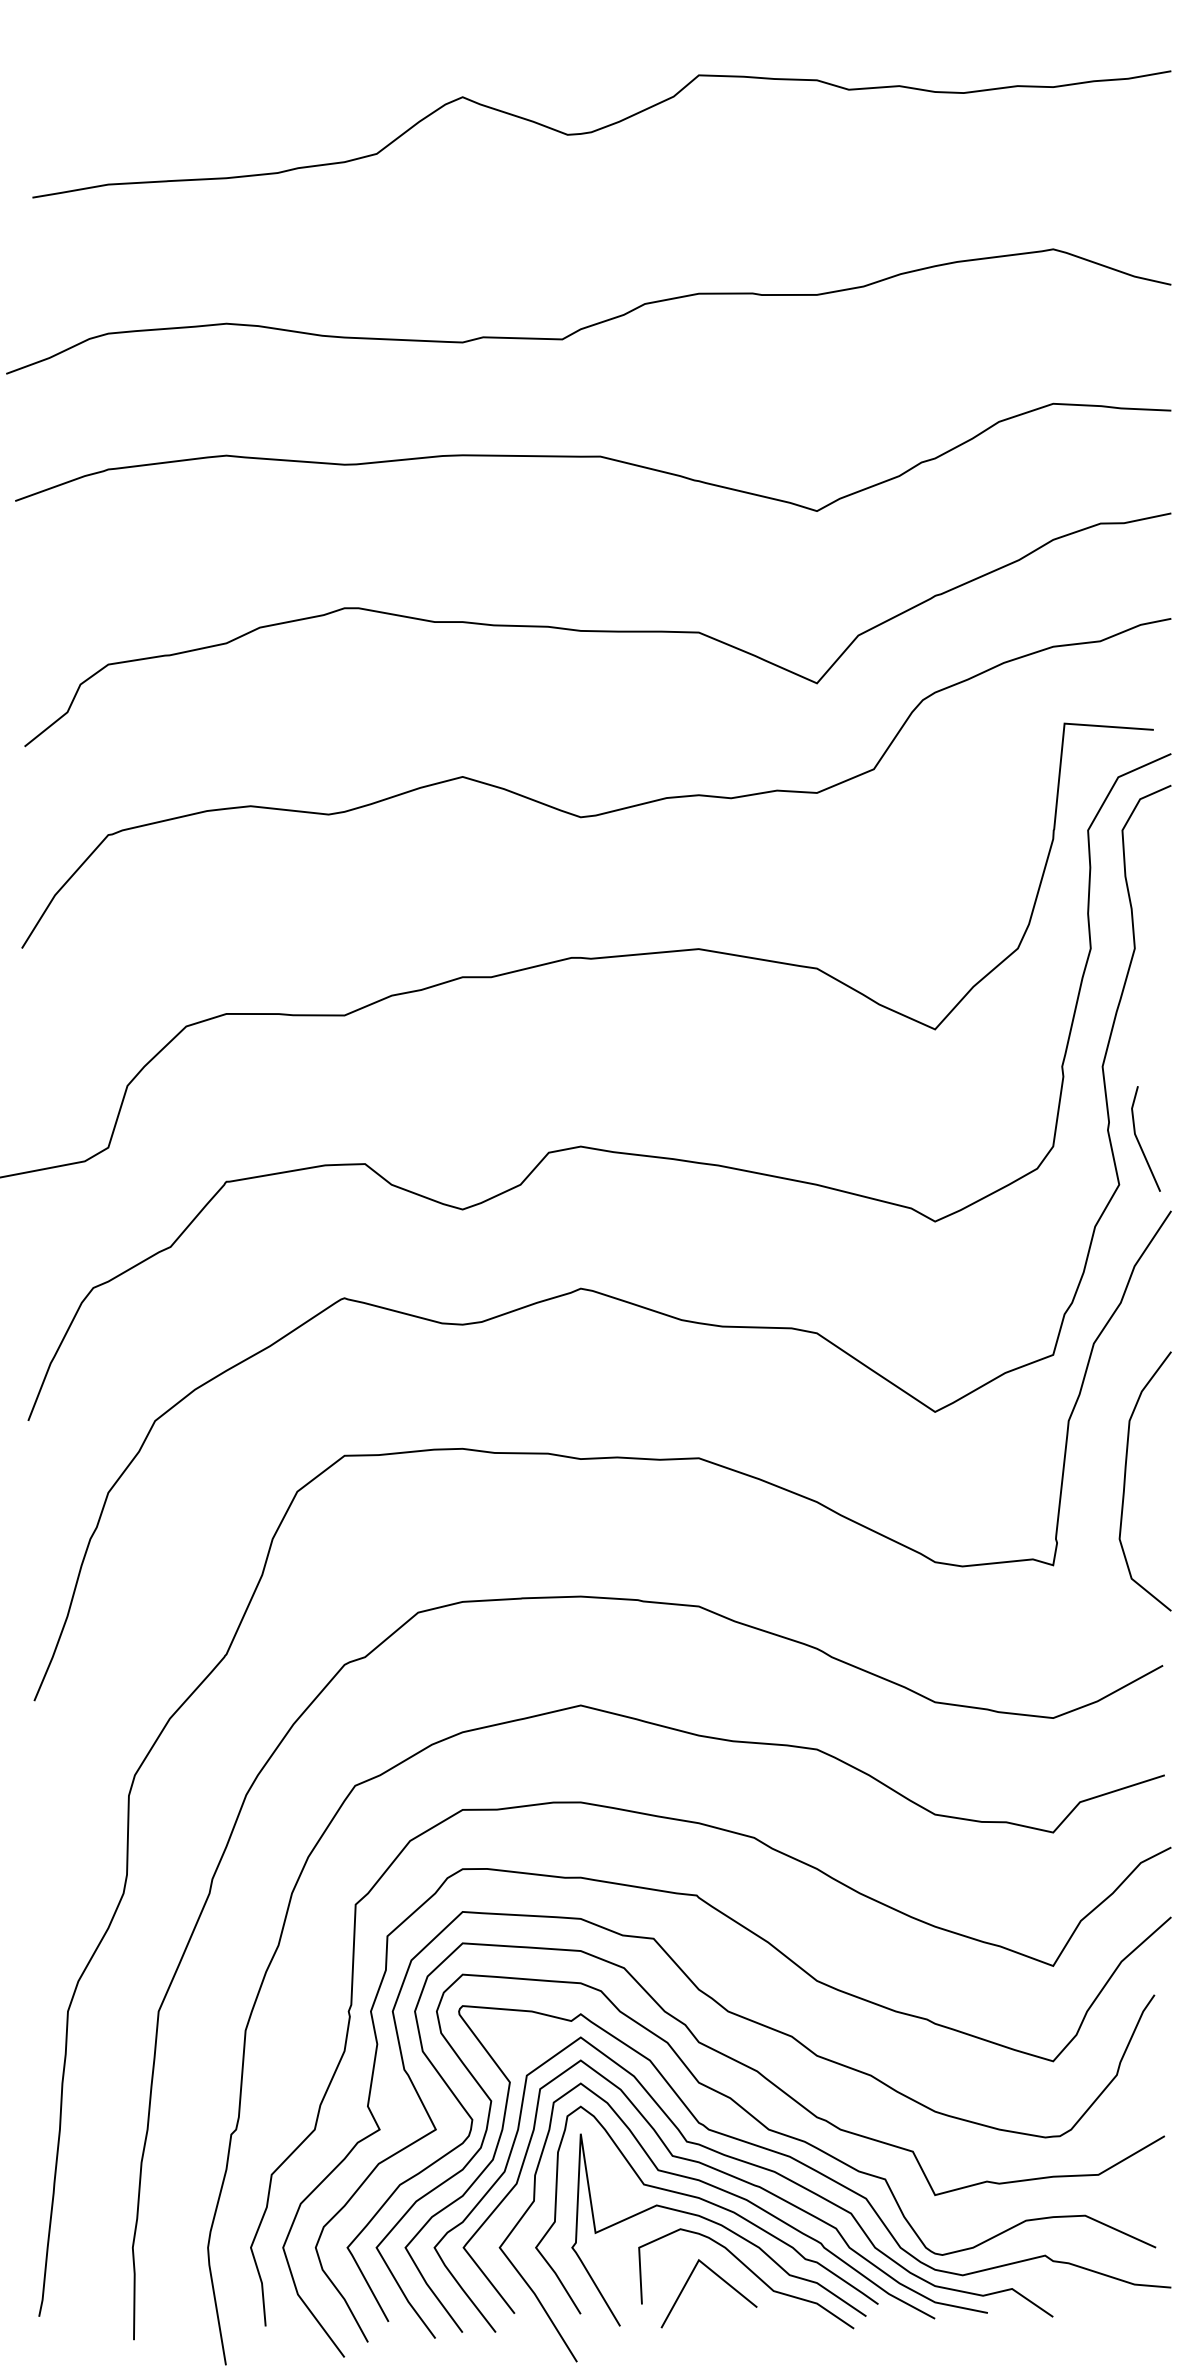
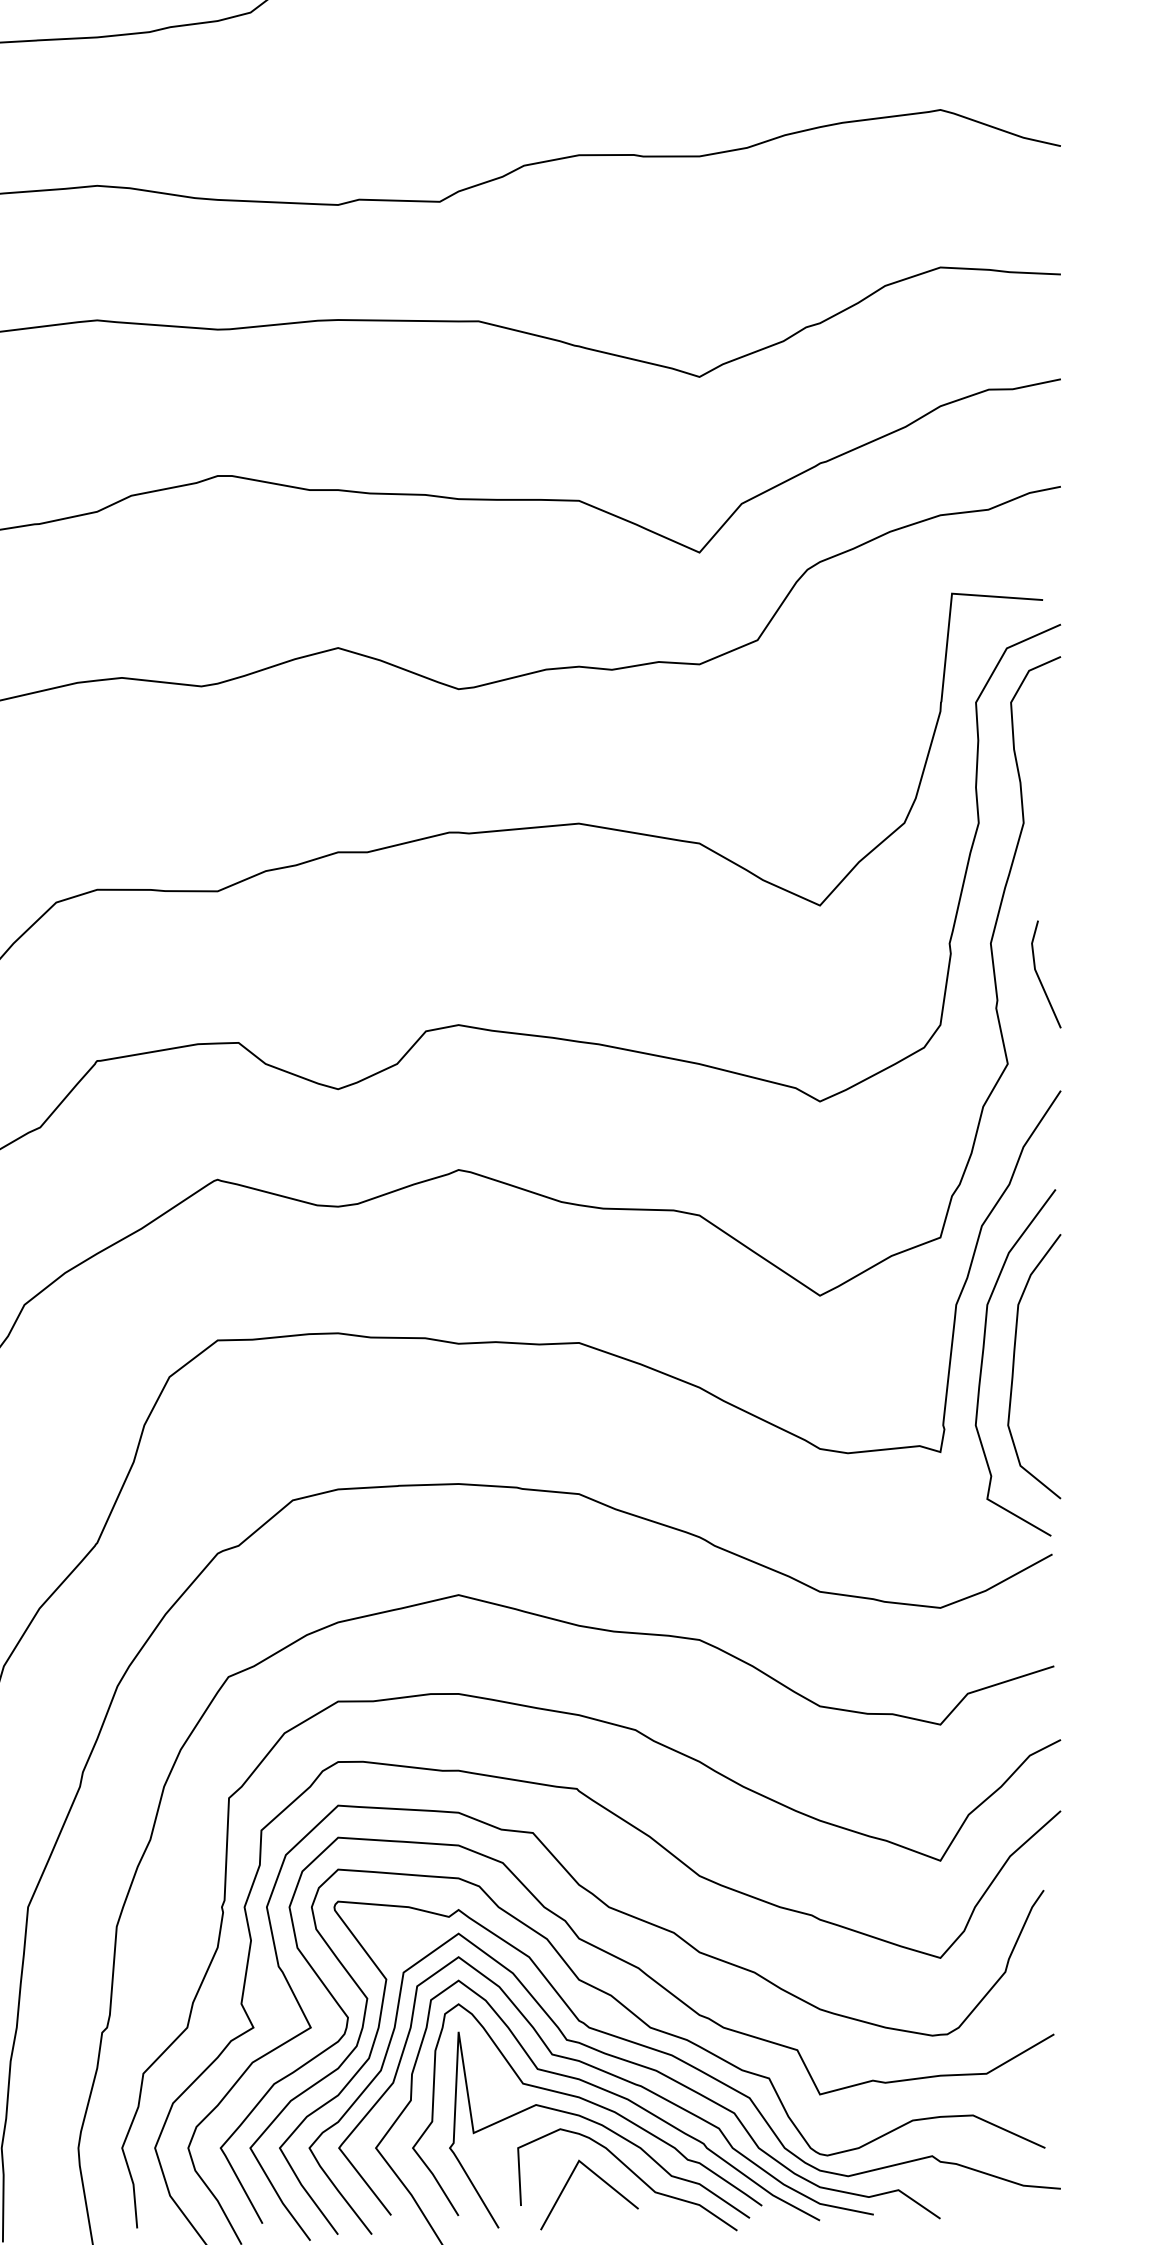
line: (1139, 1141) -> (1039, 977), moved
curve: (1095, 1474) -> (983, 1359), added

